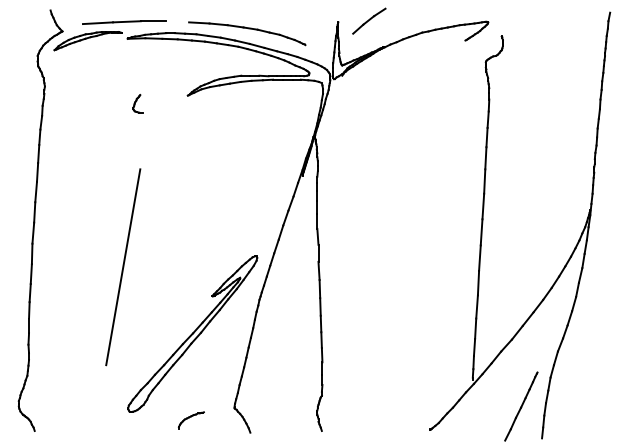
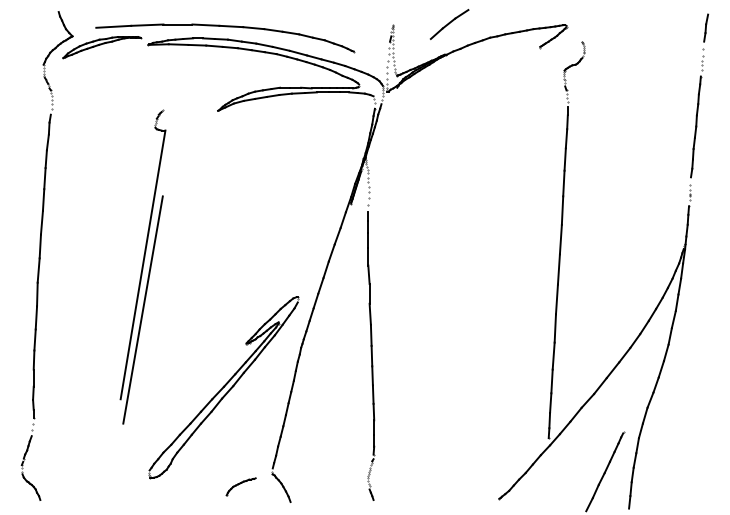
line: (177, 21) -> (205, 24), added
part: (369, 21) -> (449, 24), moved
line: (122, 228) -> (142, 264), added
part: (190, 419) -> (240, 486), moved

